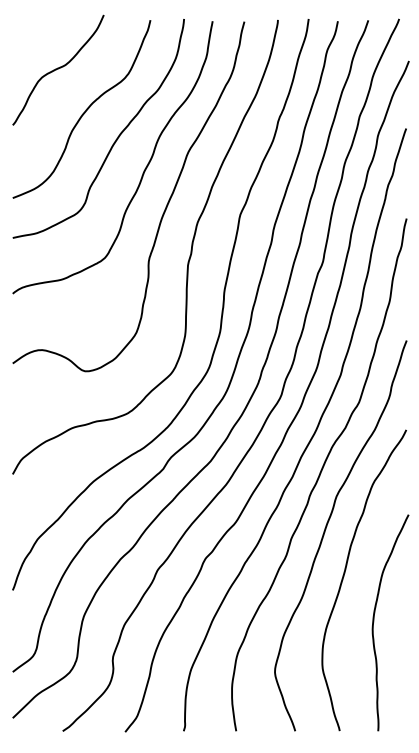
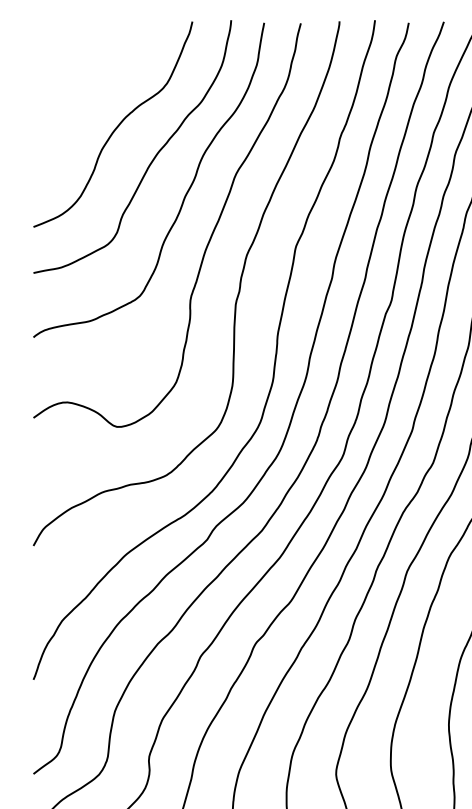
curve: (58, 69) -> (86, 78), removed

